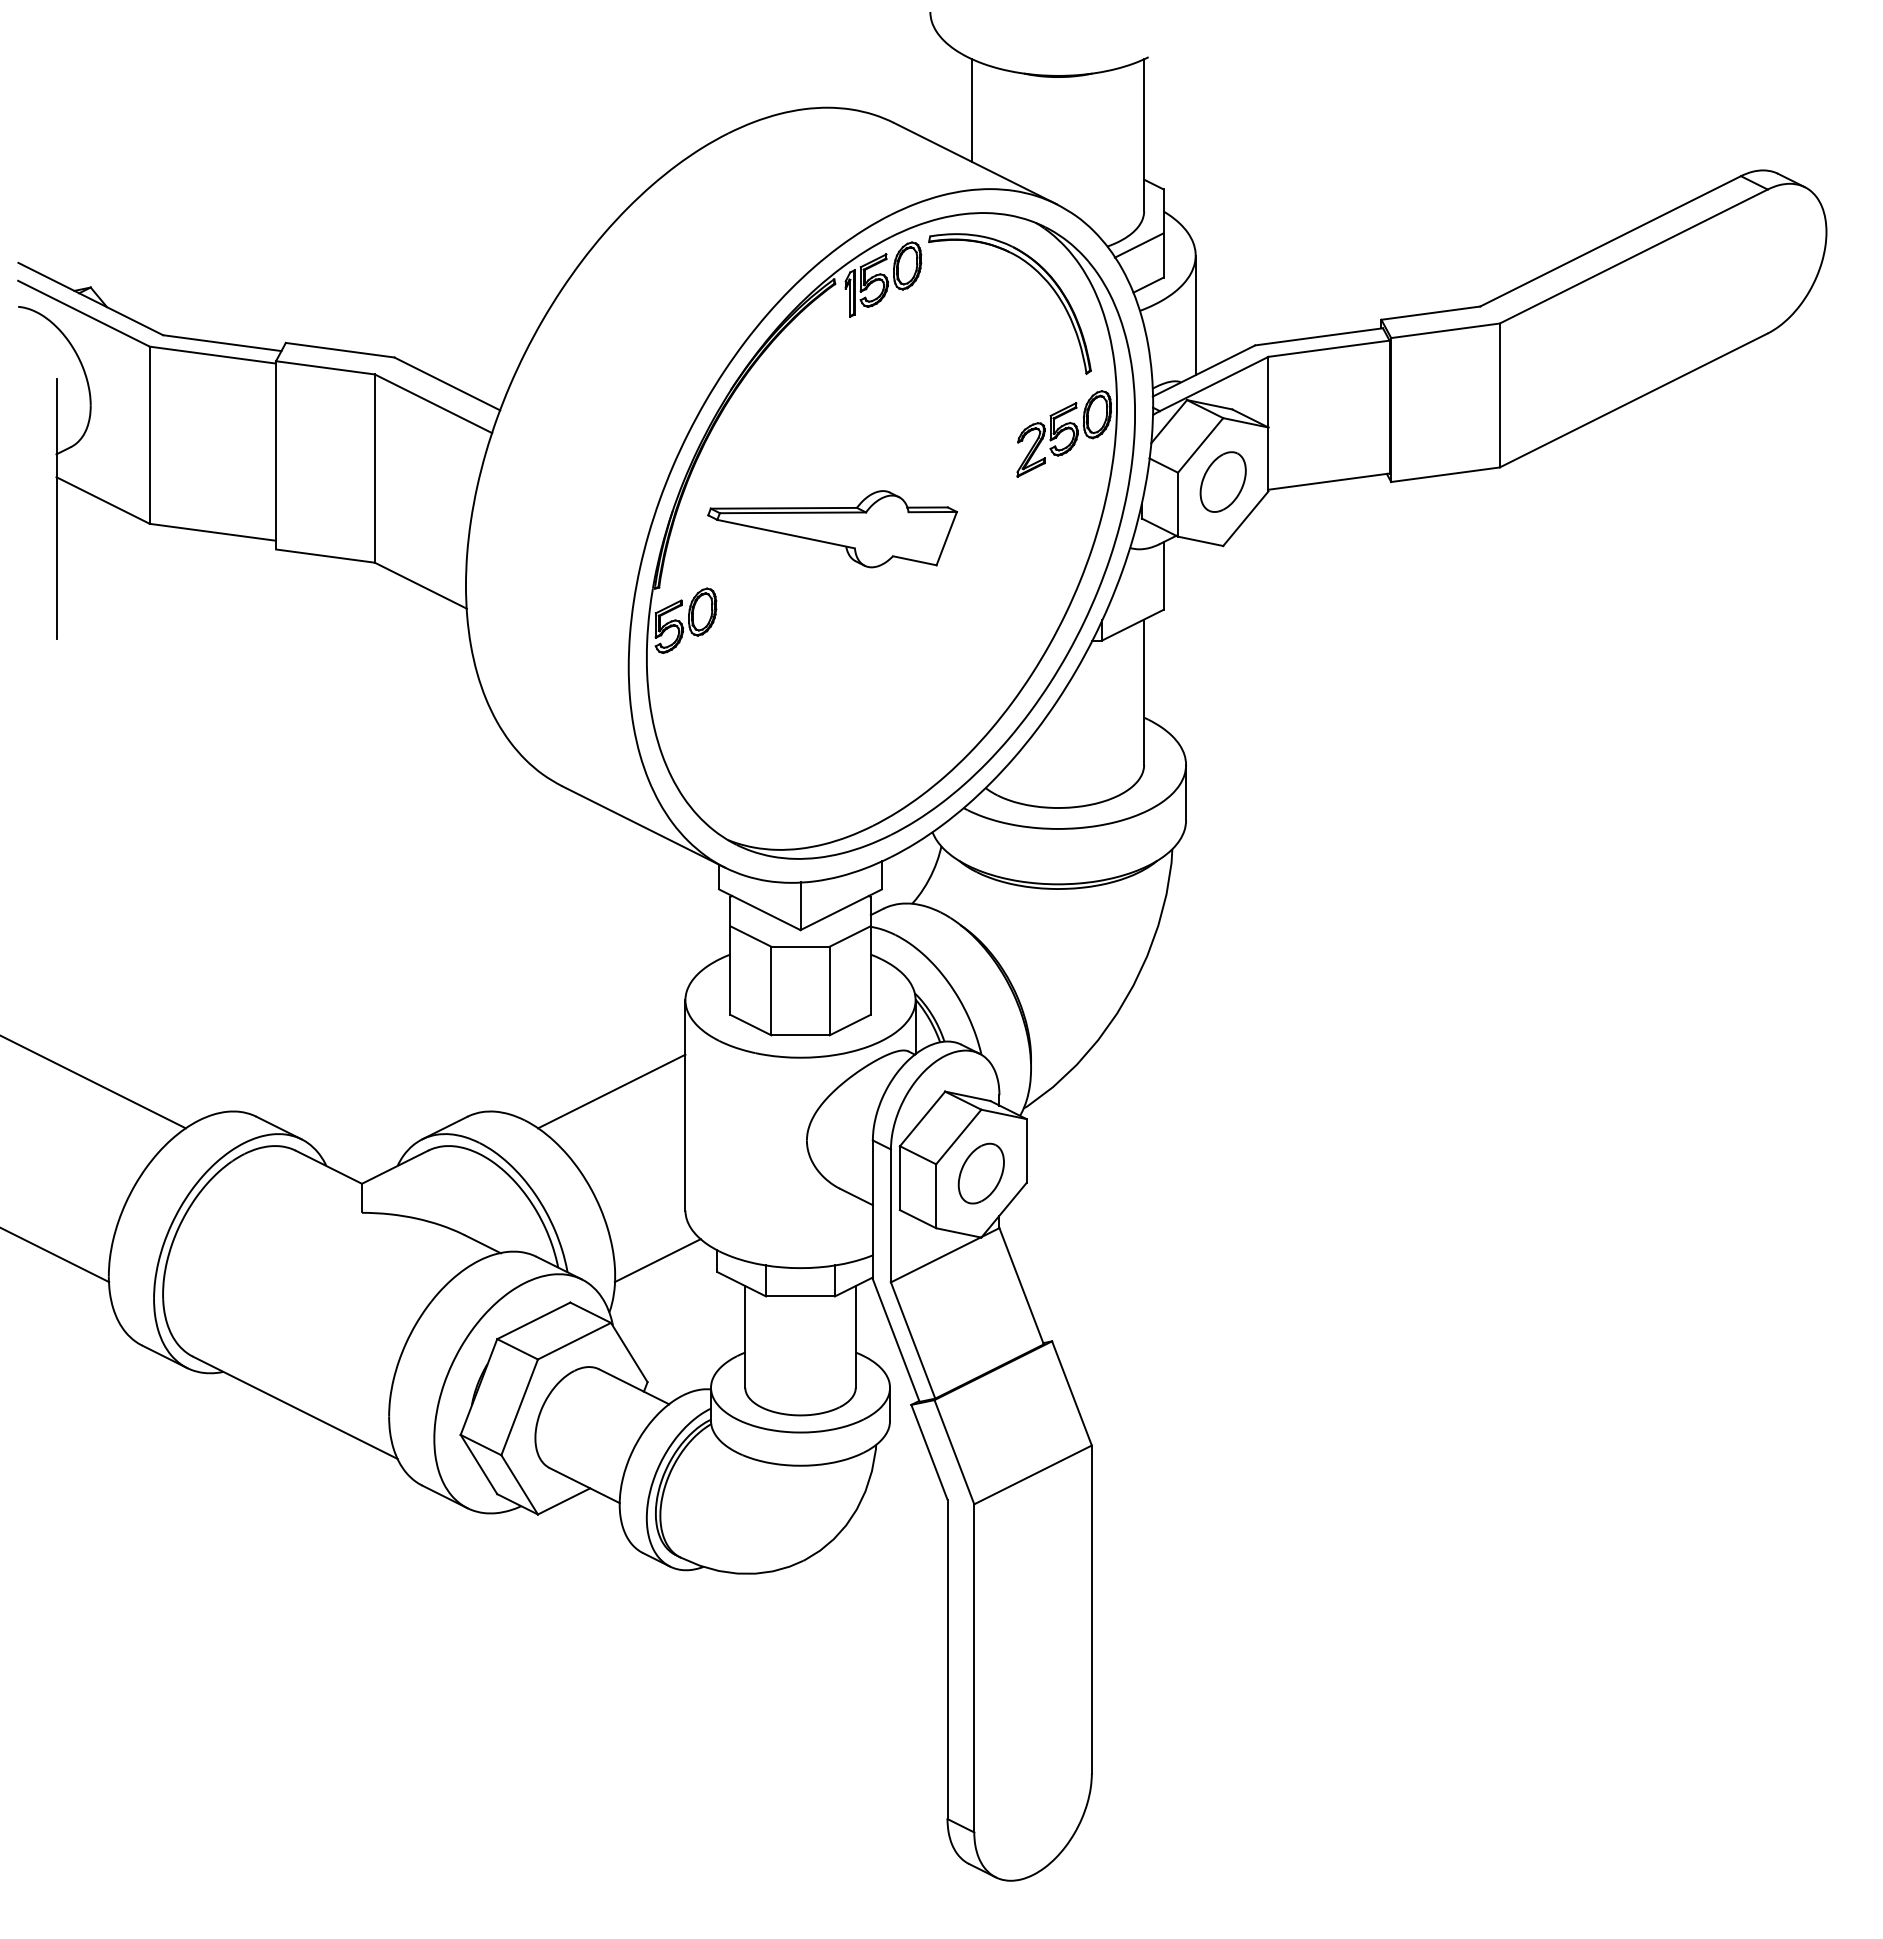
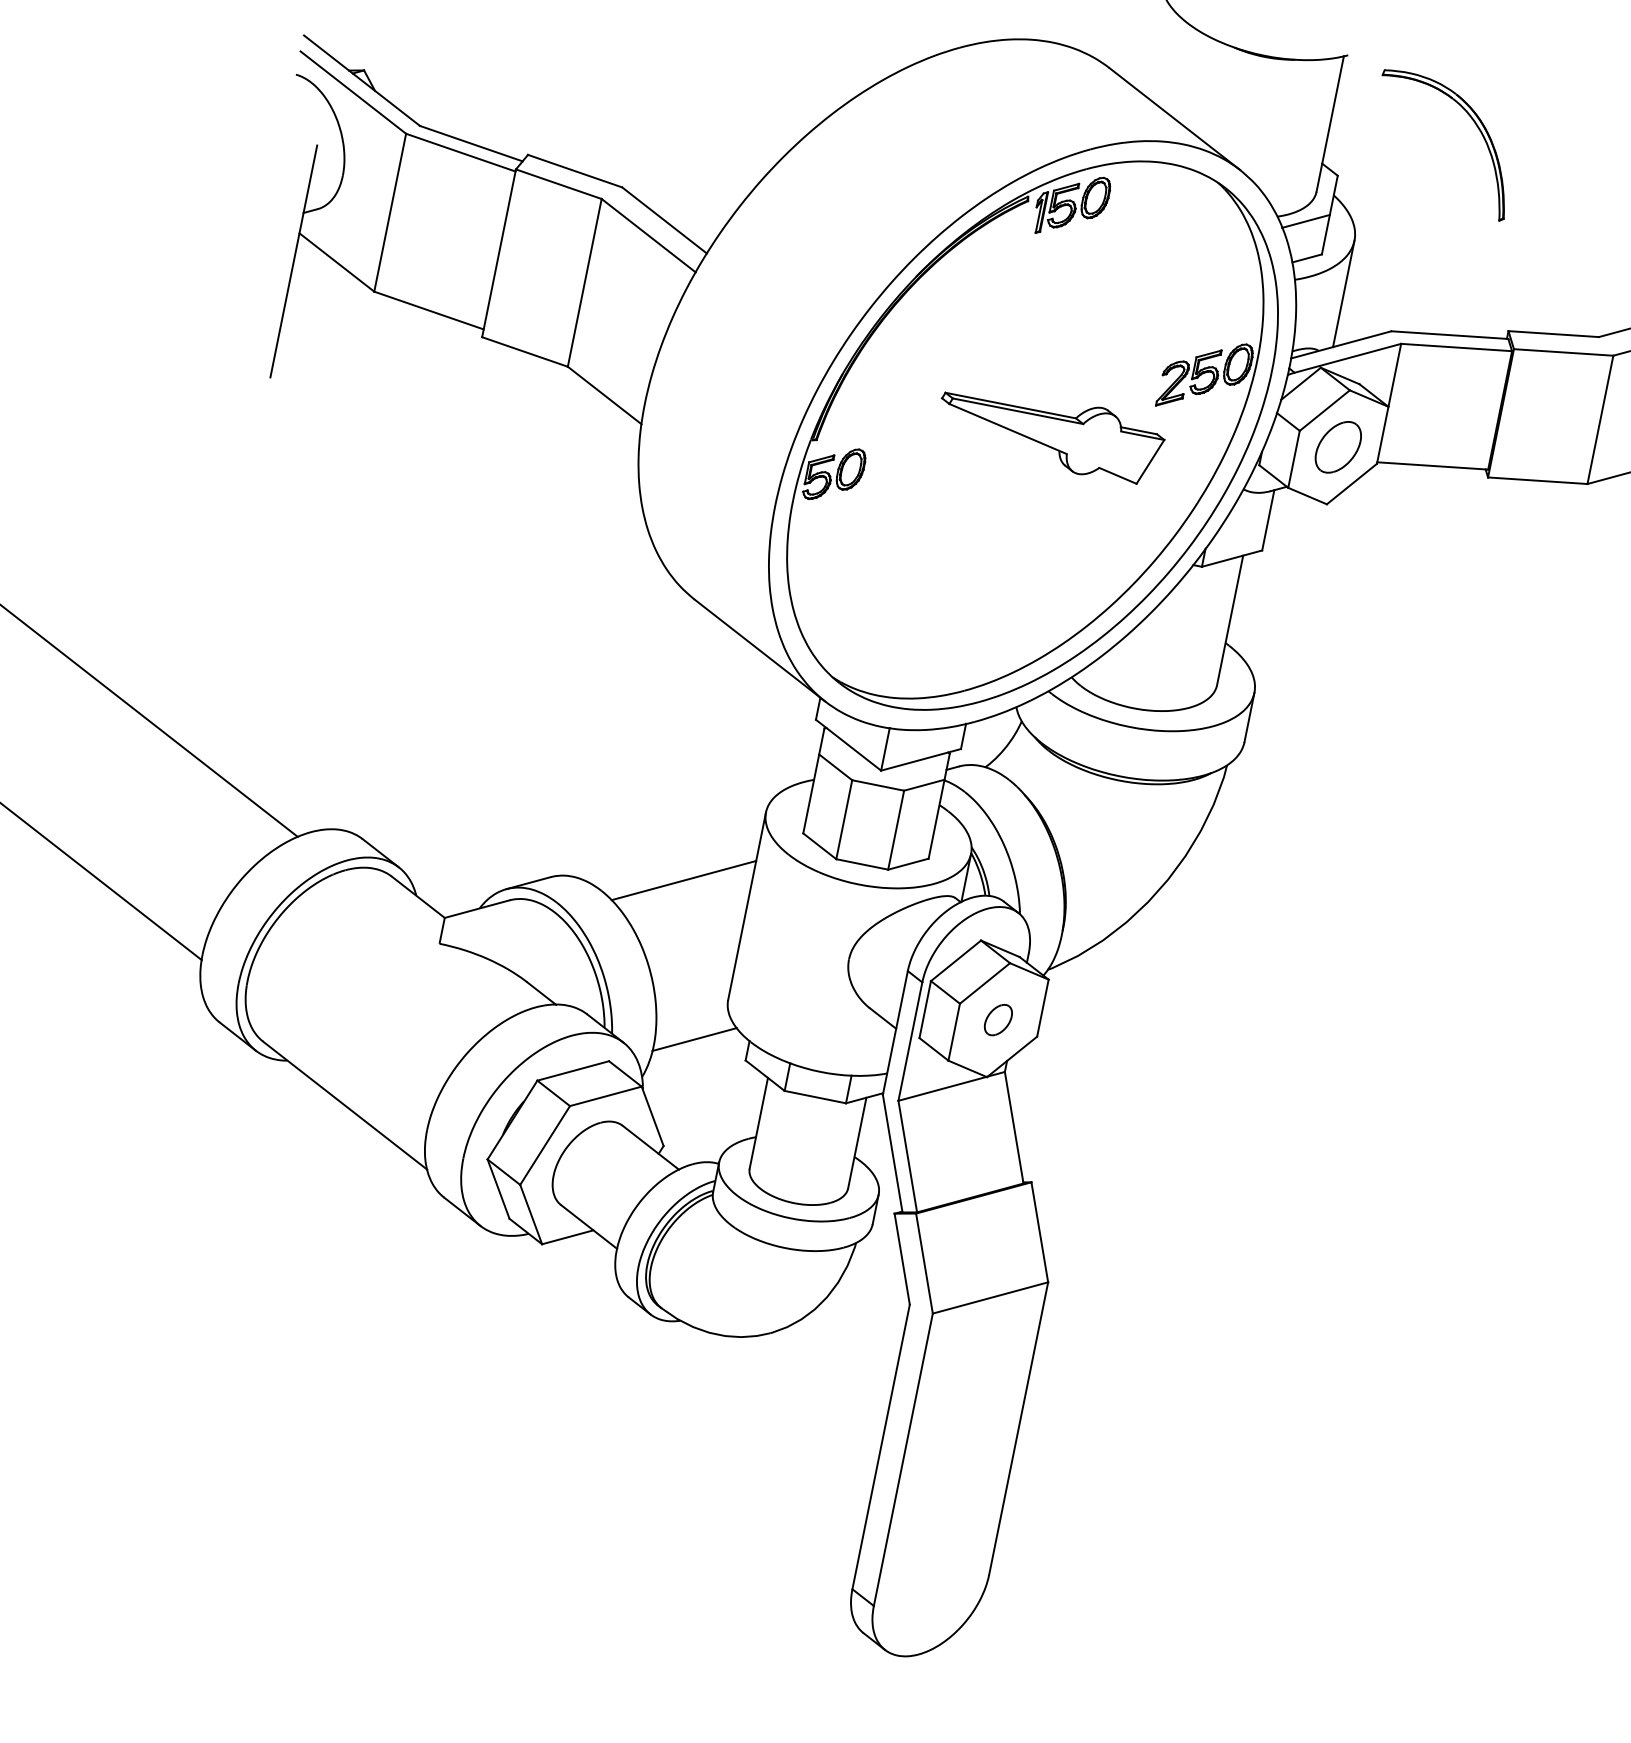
line: (972, 110) -> (1181, 71), removed
part: (1034, 270) -> (1471, 119), moved
part: (832, 529) -> (1050, 433), moved
part: (980, 1173) -> (997, 1019), size x0.6

